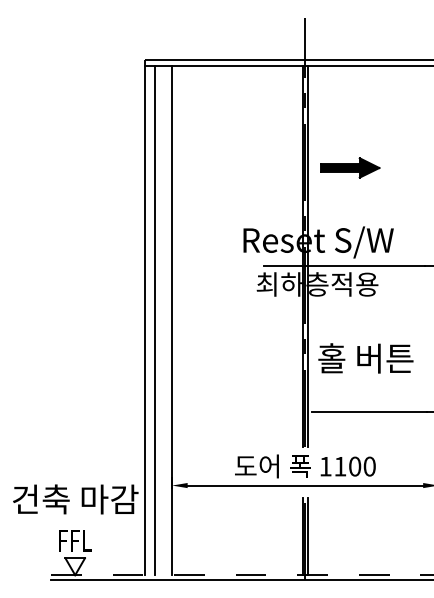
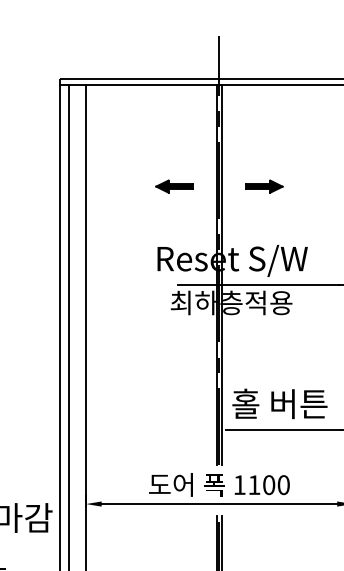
part: (260, 168) -> (174, 186), added
part: (350, 168) -> (264, 186), size x0.62
text: (365, 358) -> (279, 403), moved

